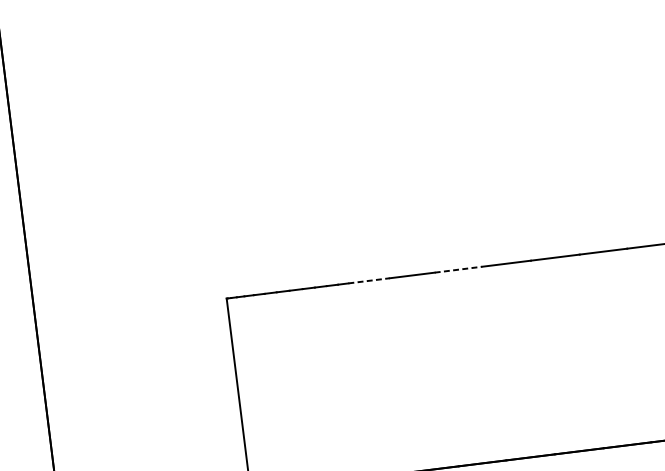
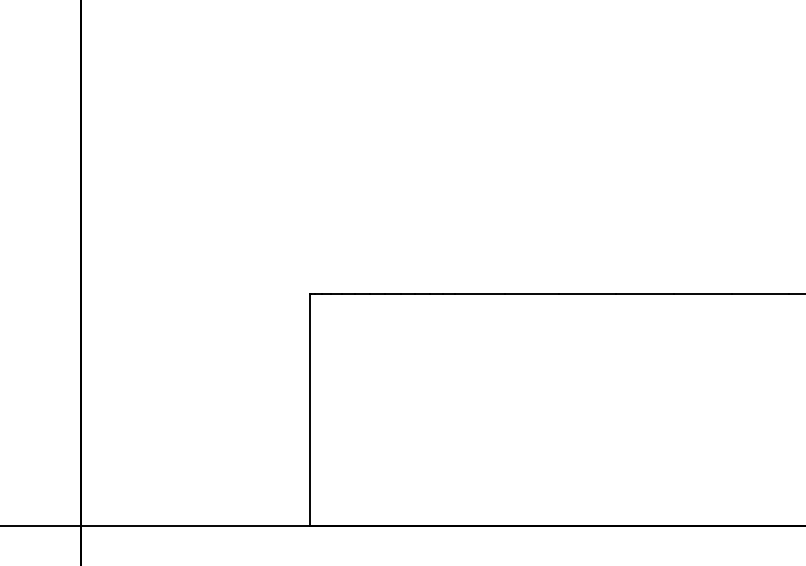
line: (458, 269) -> (587, 293), dashed -> solid
line: (369, 280) -> (480, 293), dashed -> solid

